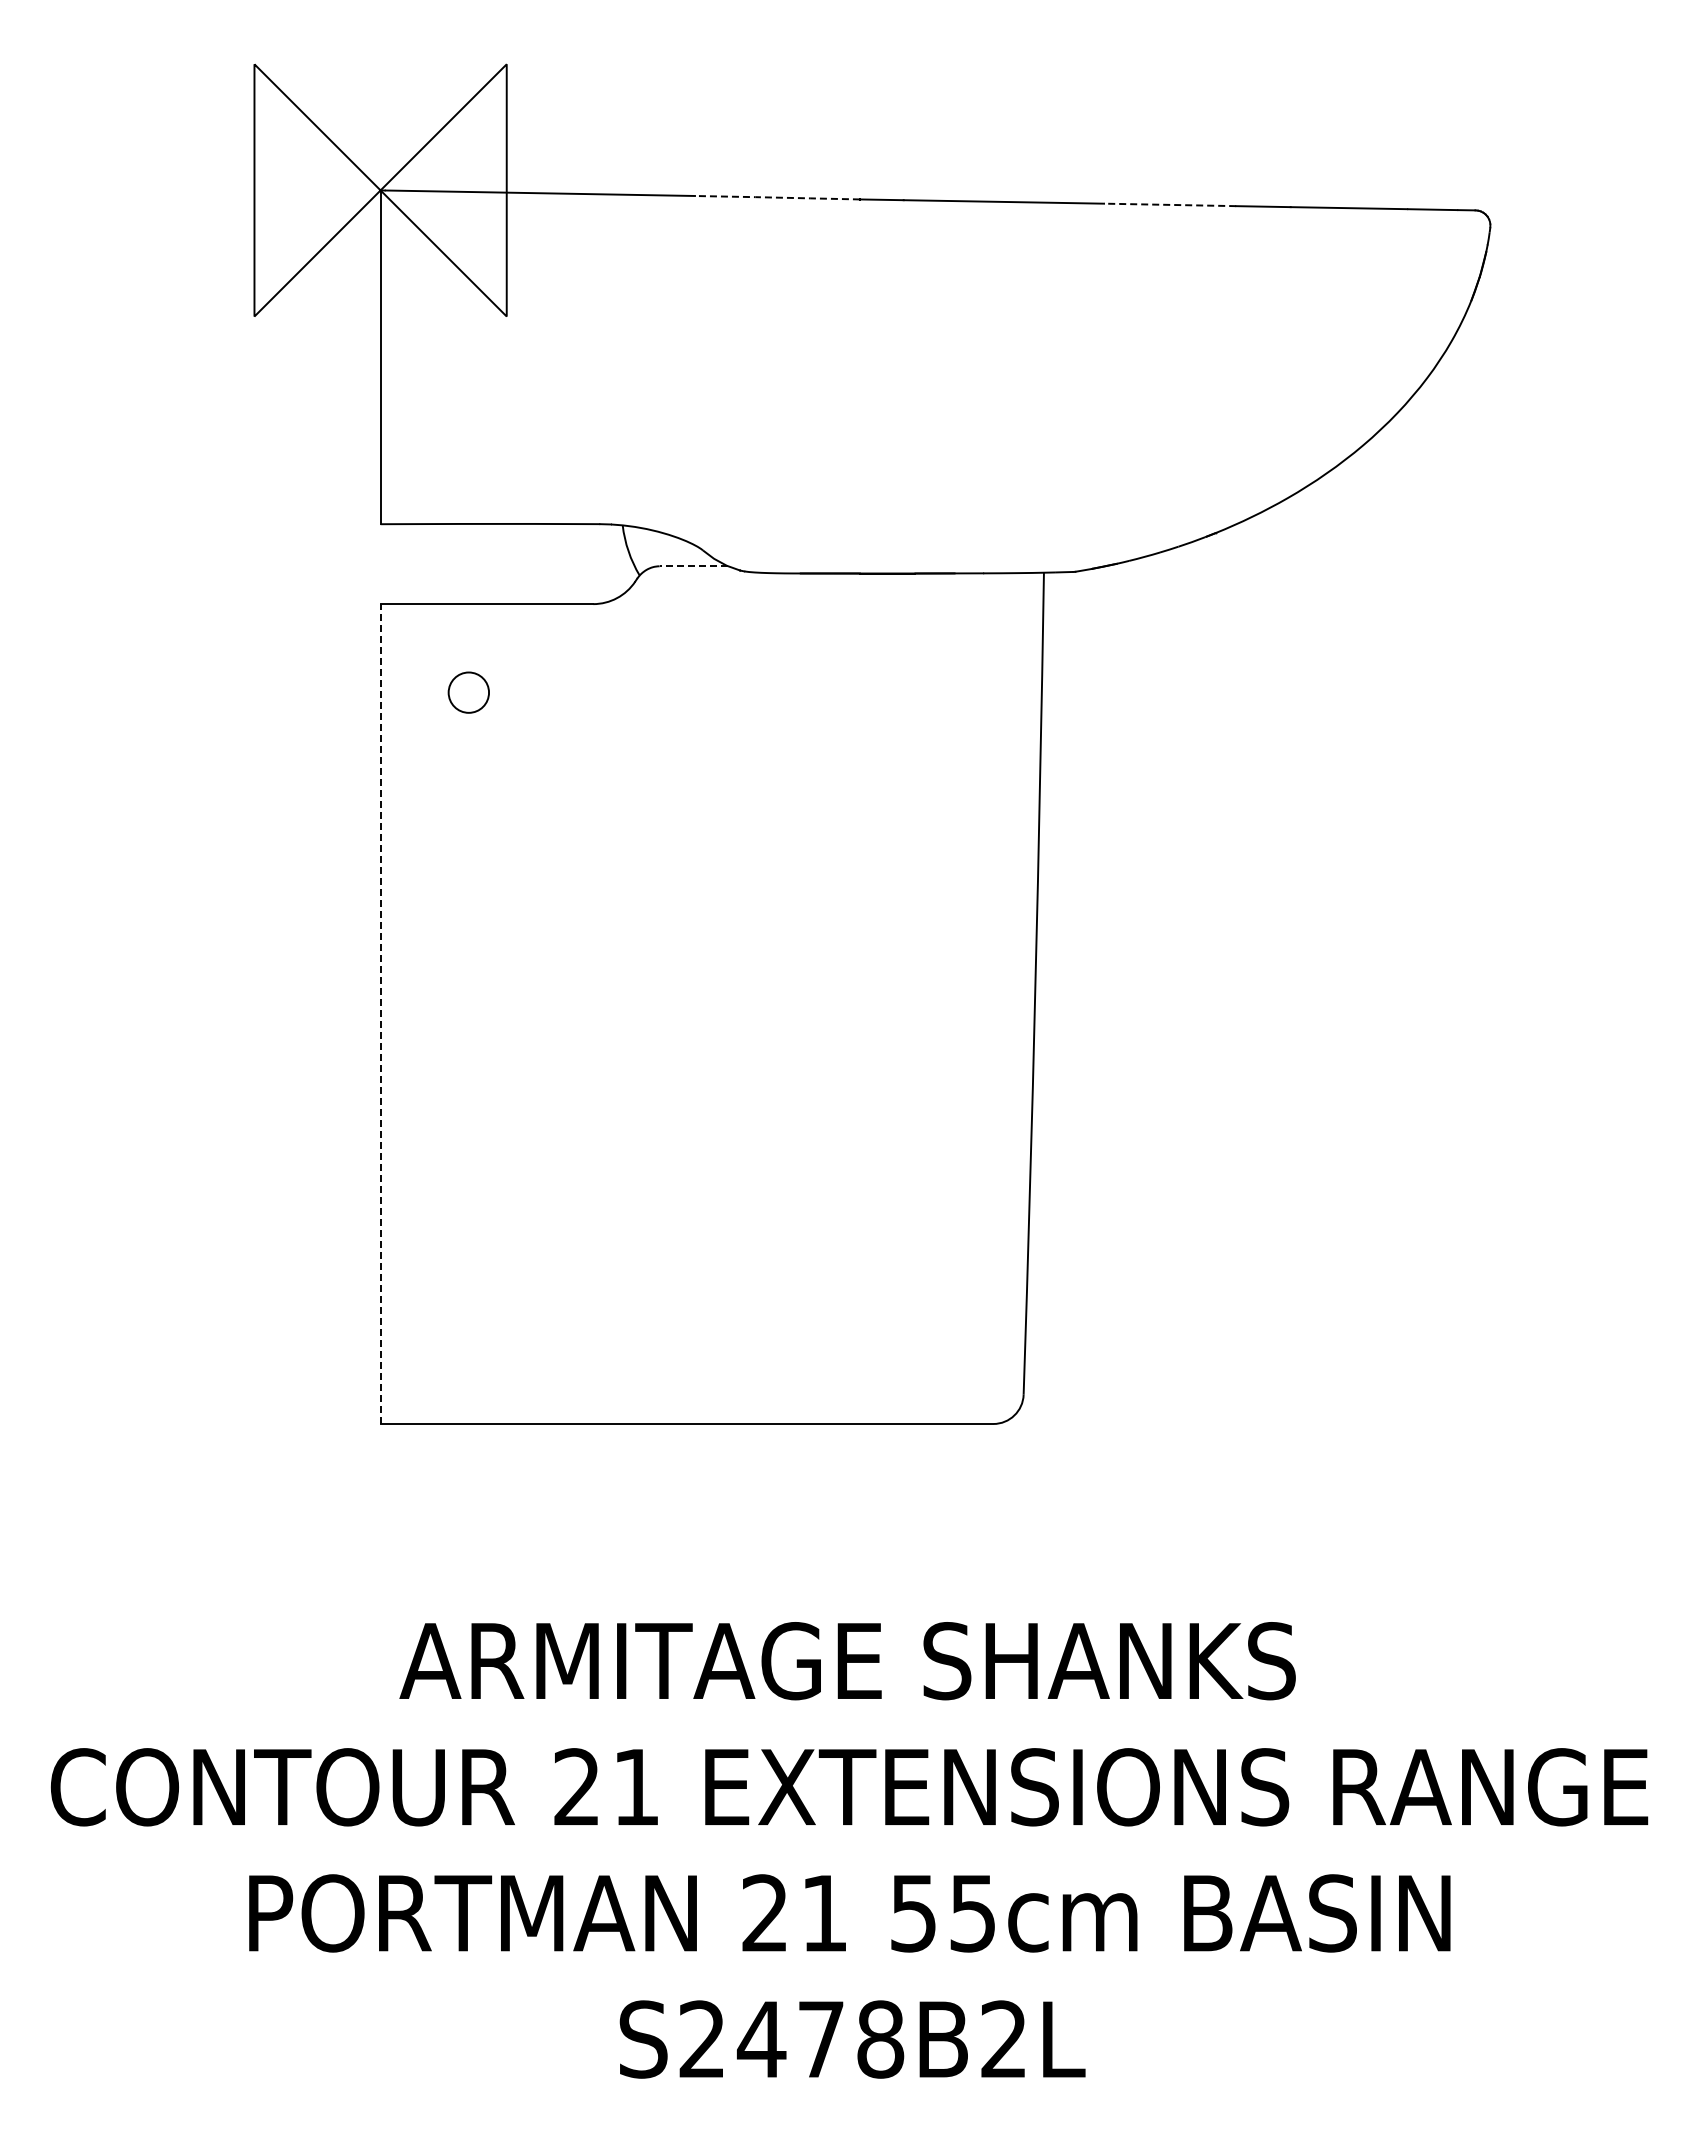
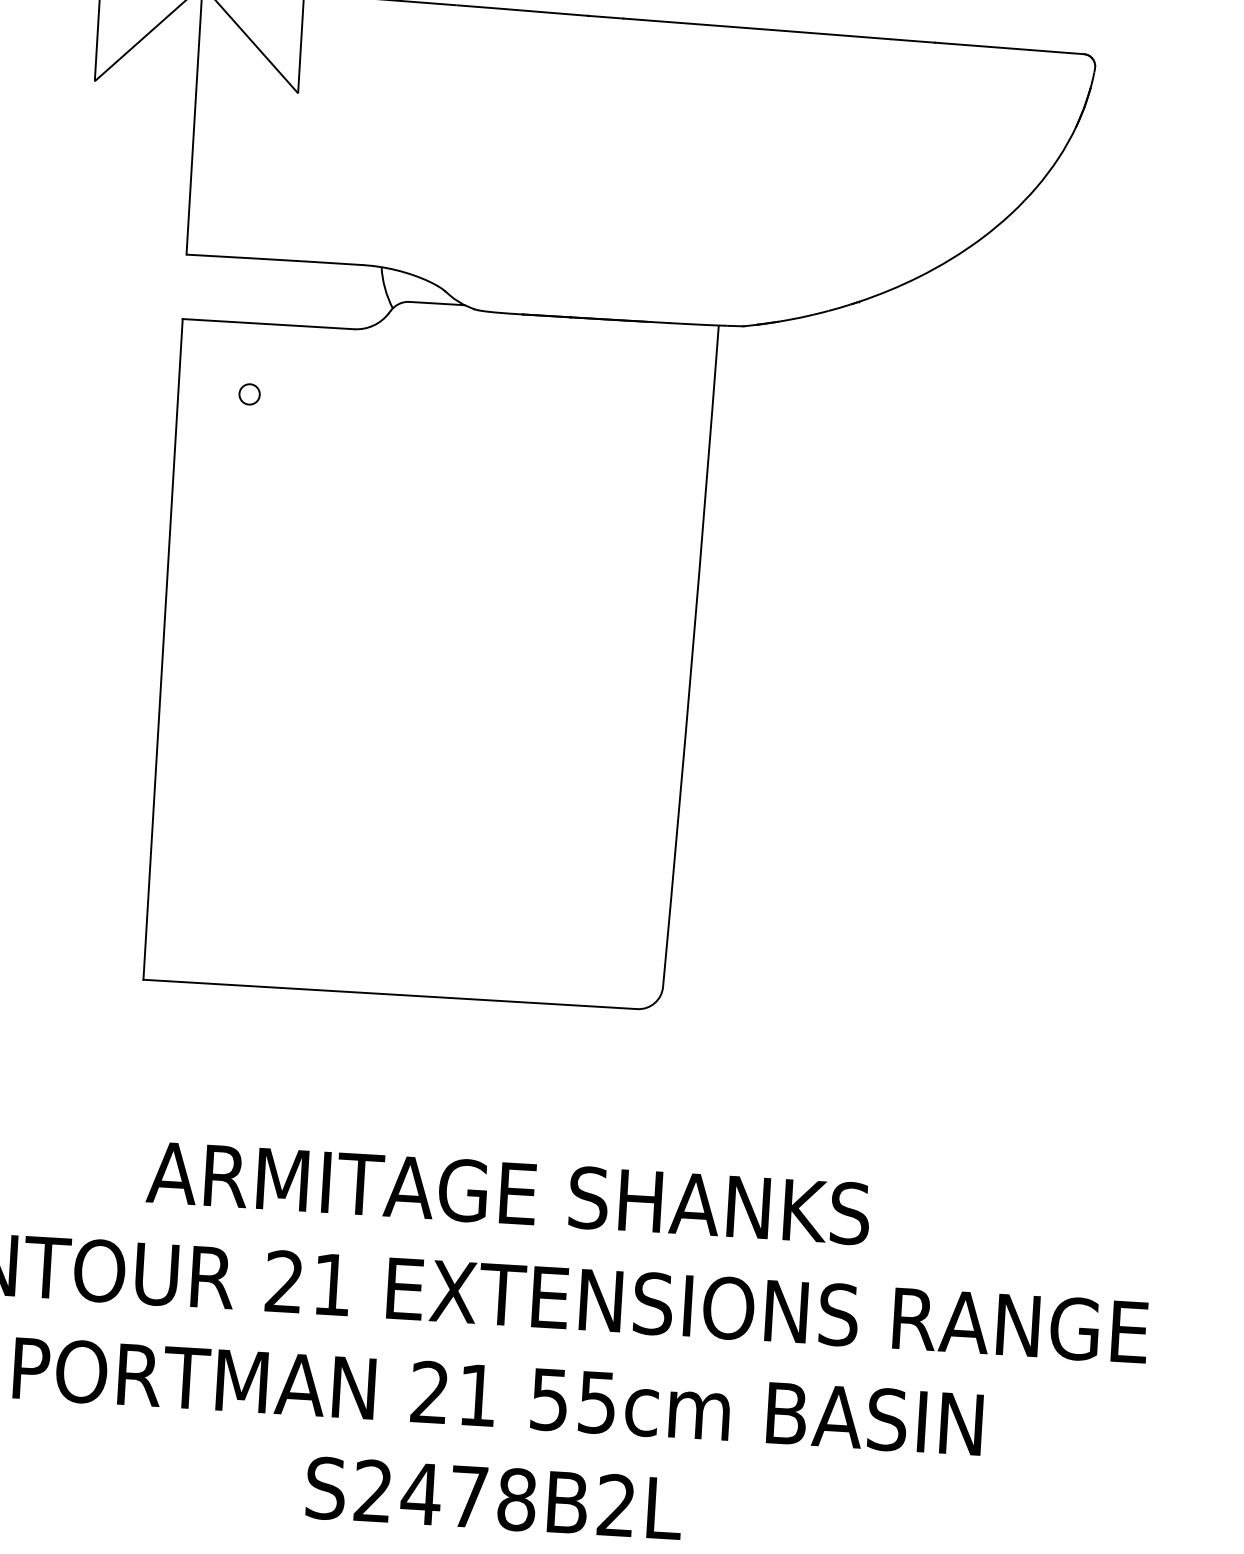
line: (778, 197) -> (522, 10), dashed -> solid
line: (1170, 204) -> (838, 34), dashed -> solid
line: (693, 566) -> (436, 303), dashed -> solid
circle: (468, 691) -> (249, 393), size x0.62
line: (380, 1014) -> (162, 649), dashed -> solid

